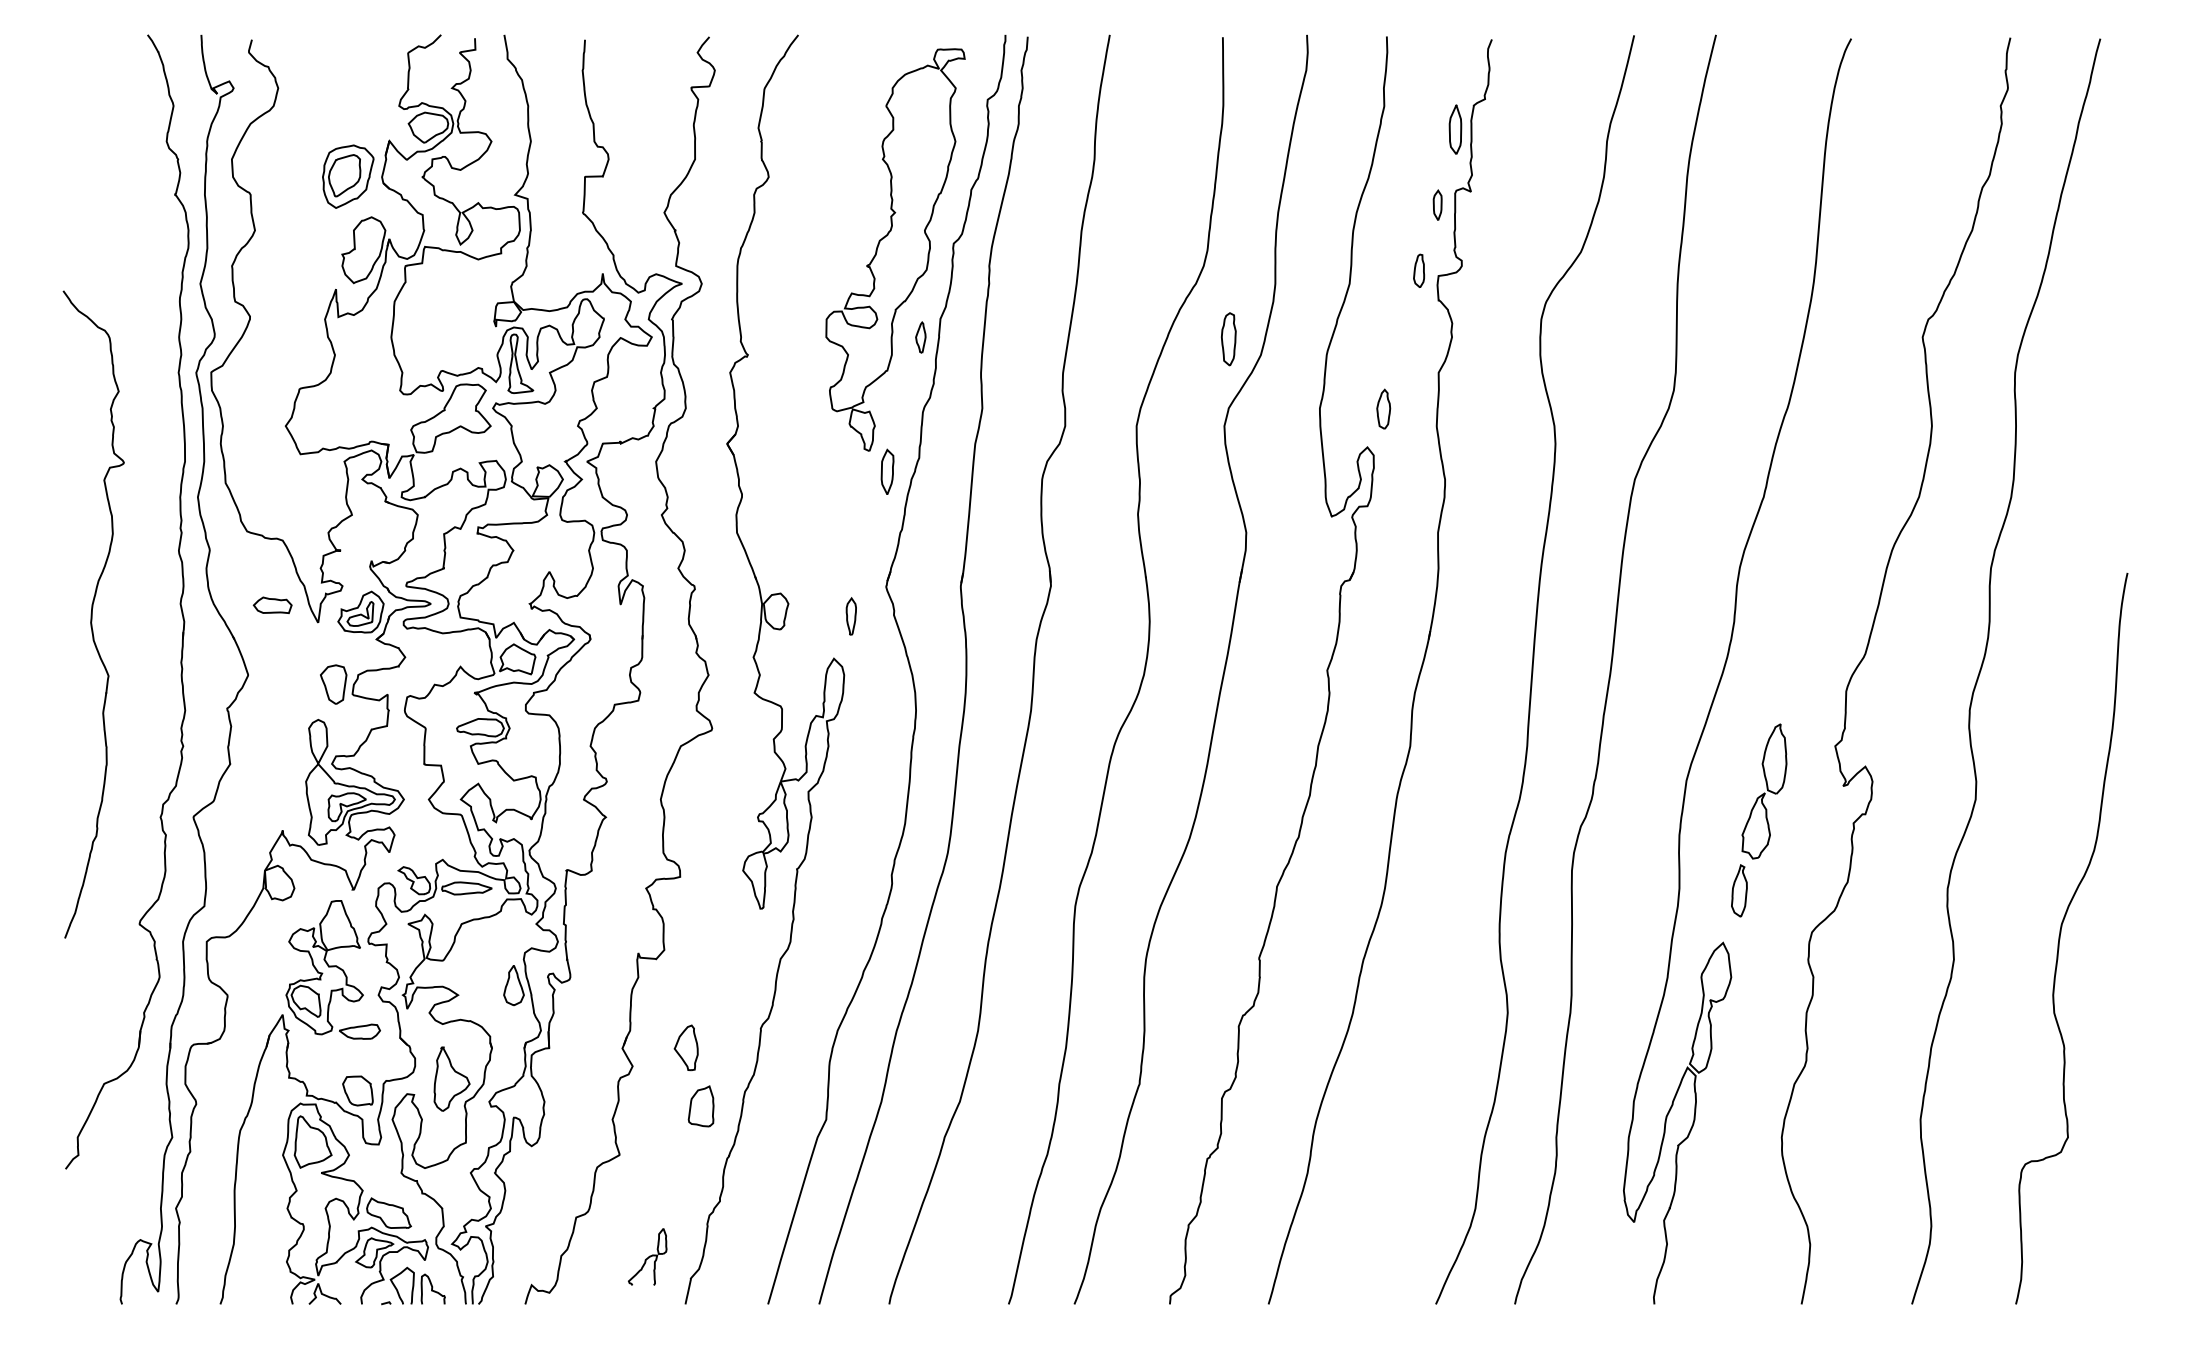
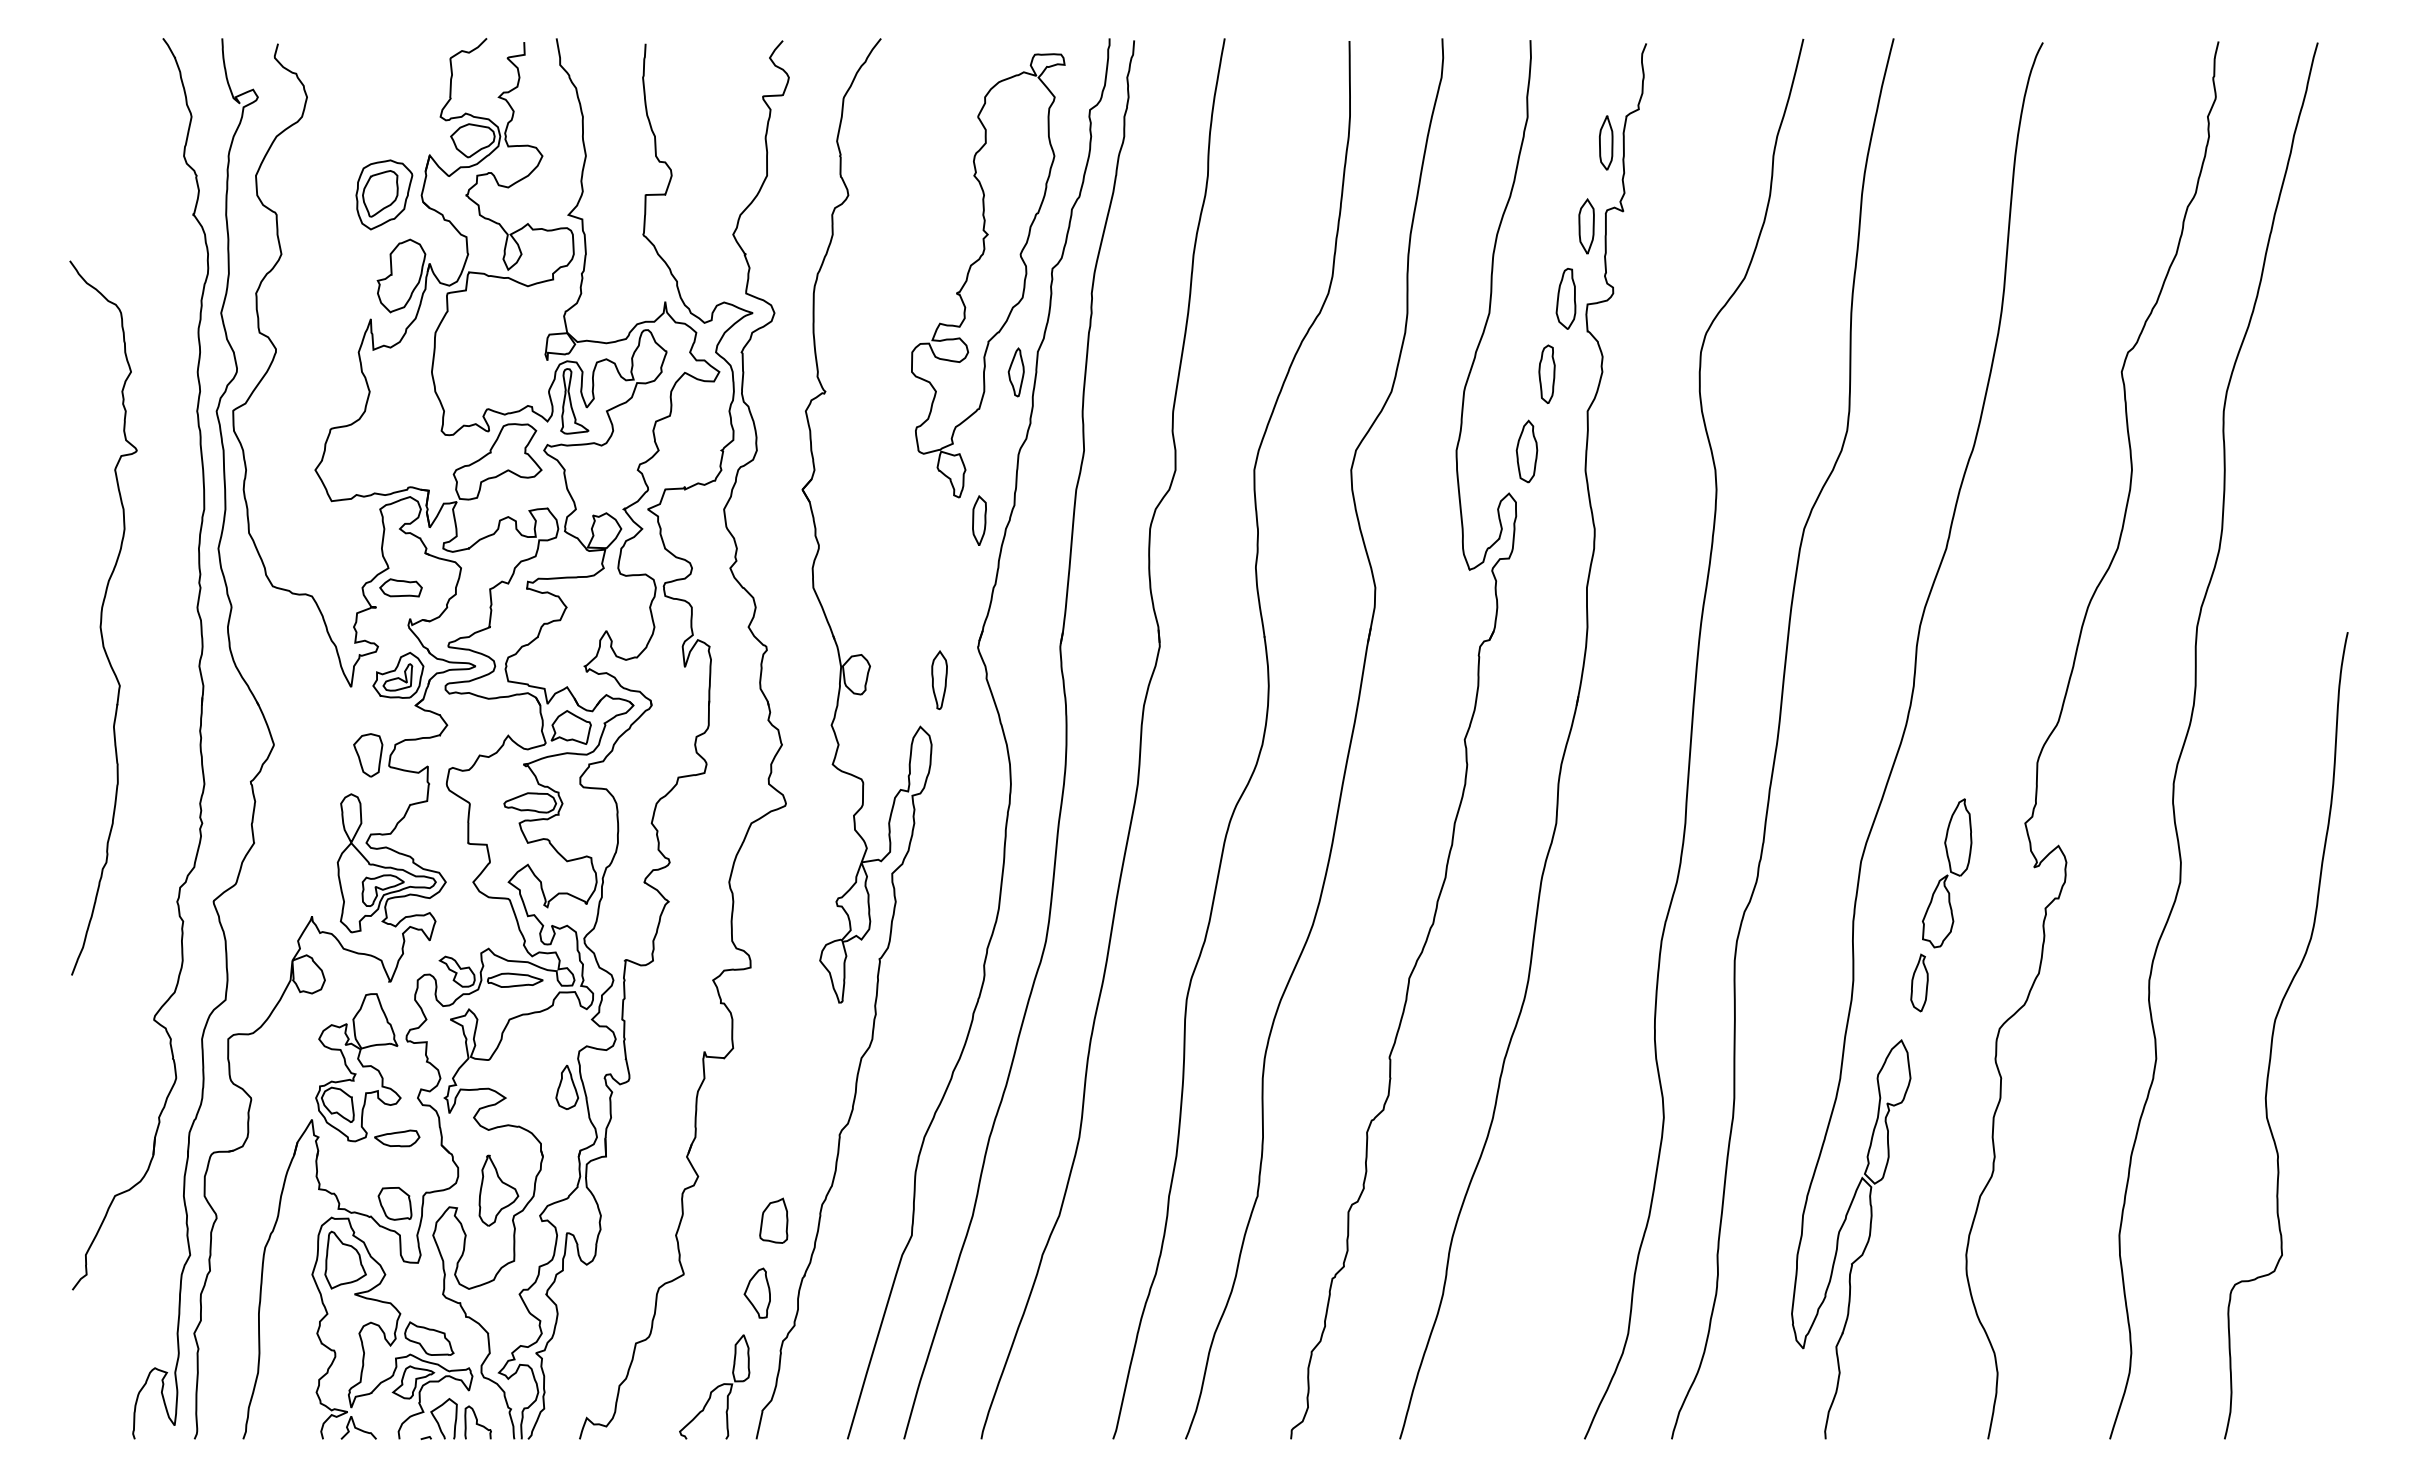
part: (1437, 205) -> (1586, 226), size x1.67
part: (1418, 270) -> (1565, 298), size x1.67
part: (920, 337) -> (1015, 372), size x1.43
part: (1228, 338) -> (1546, 373), moved
part: (1383, 409) -> (1526, 451), size x1.43
part: (272, 604) -> (400, 587), moved
part: (93, 614) -> (103, 617), moved
part: (851, 616) -> (939, 680), size x1.43
part: (685, 1047) -> (756, 1292), moved
part: (647, 1256) -> (714, 1386), size x1.67

